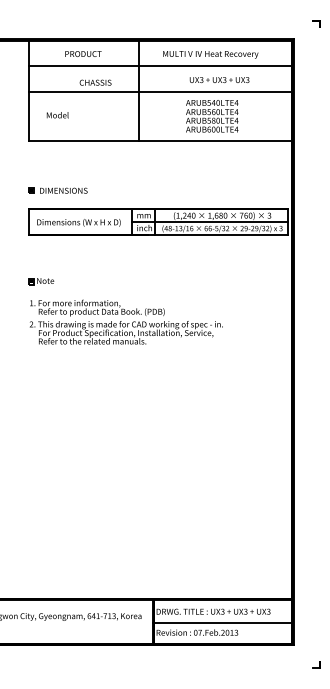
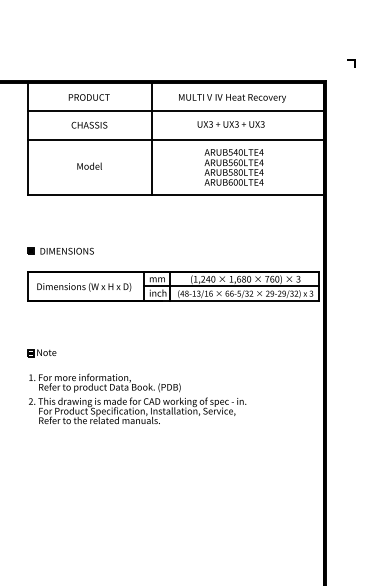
text: (219, 79) -> (231, 123), moved
text: (95, 82) -> (89, 124), moved
text: (57, 115) -> (89, 166), moved

